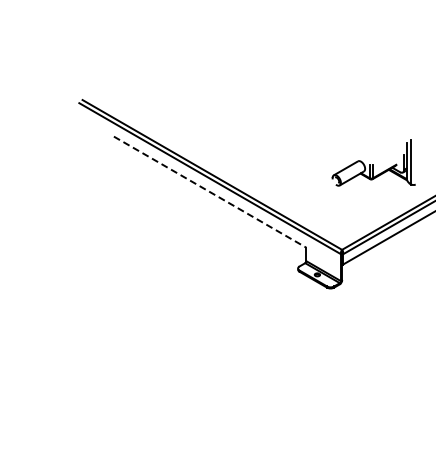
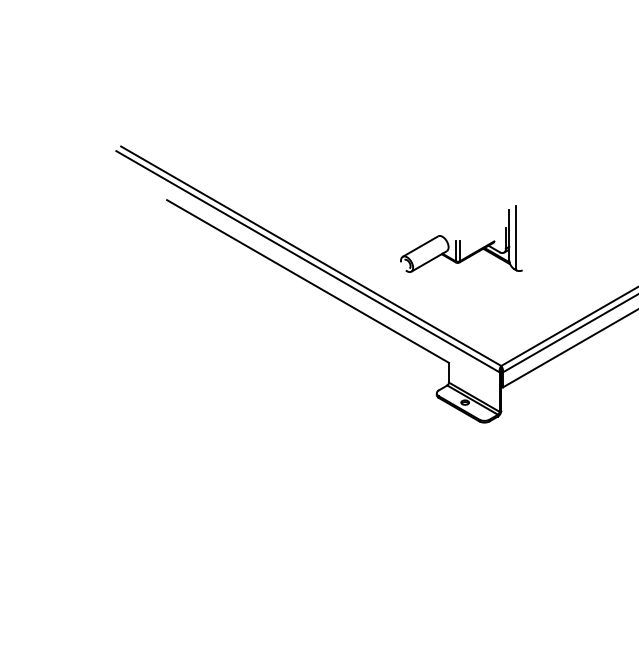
part: (373, 162) -> (460, 238), moved
line: (210, 192) -> (308, 281), dashed -> solid

